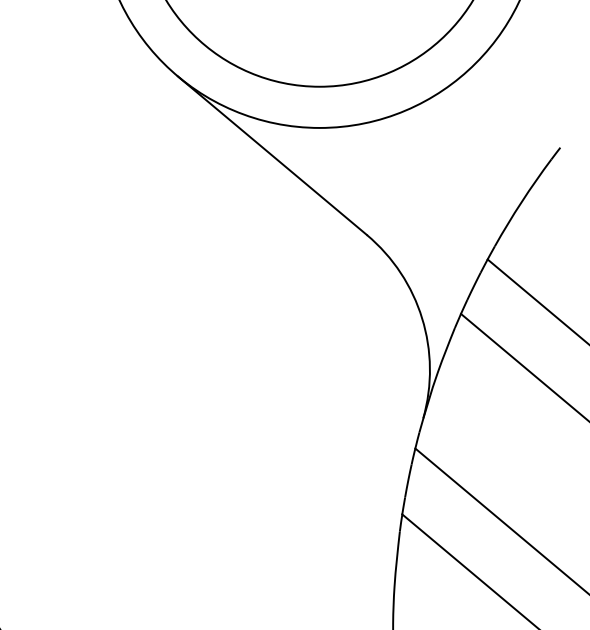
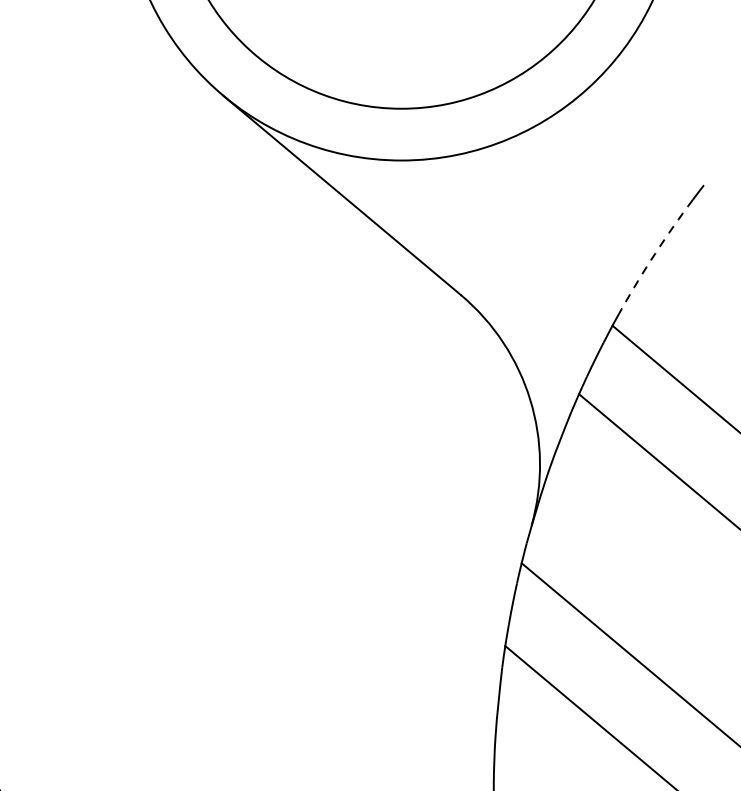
arc: (521, 201) -> (655, 252), solid -> dashed

